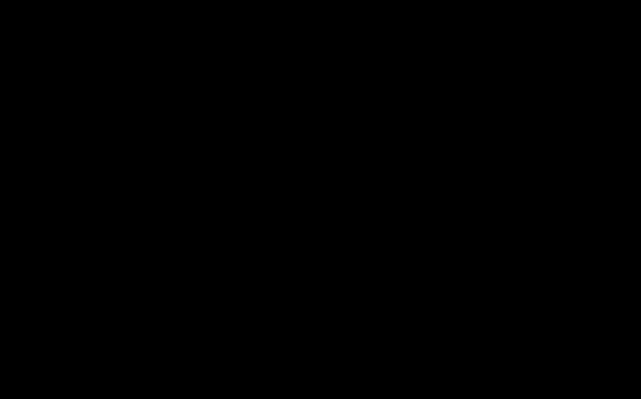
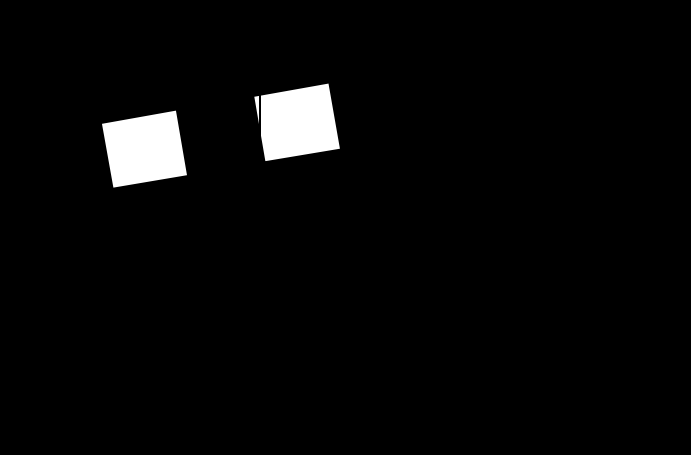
fill: (309, 92) -> (296, 122), removed
fill: (176, 115) -> (144, 149), removed

